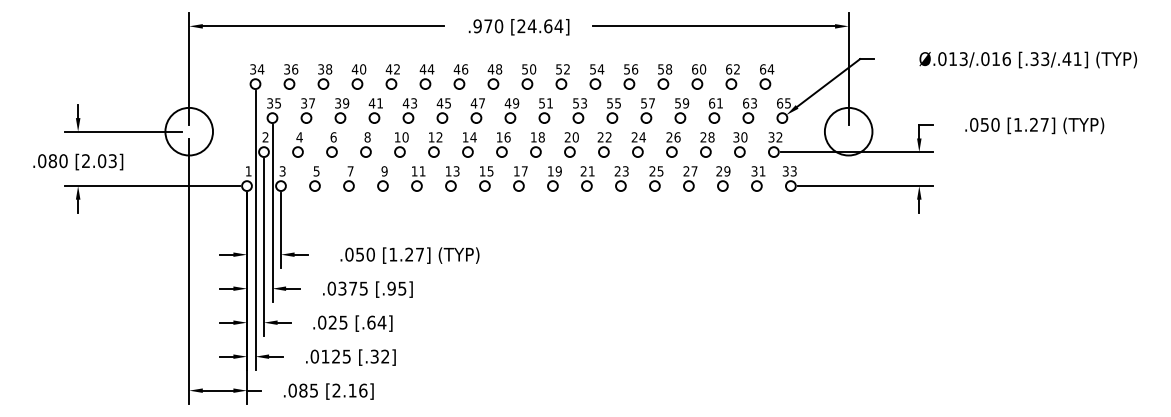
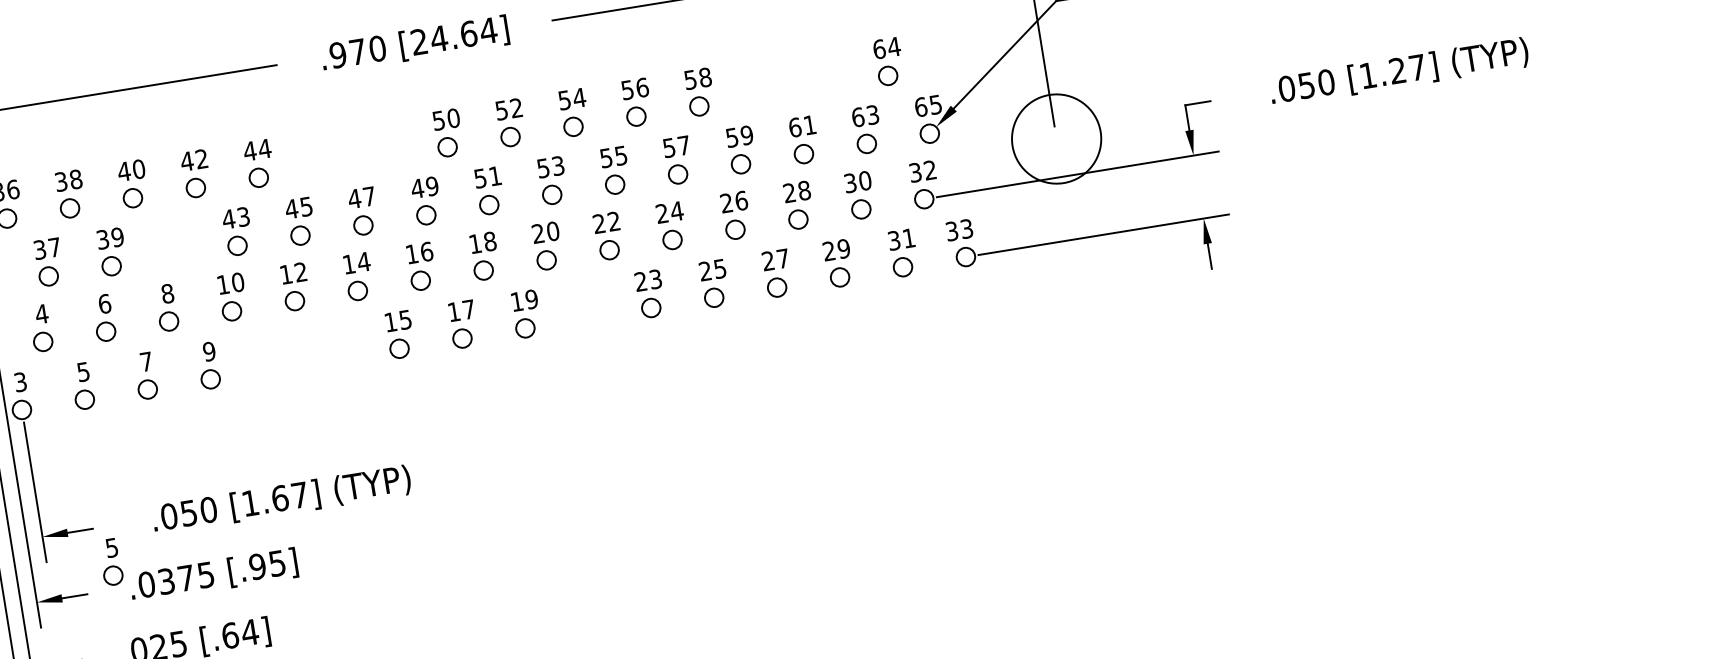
part: (460, 76) -> (321, 153), removed
part: (494, 76) -> (384, 143), removed
part: (698, 76) -> (762, 81), removed
part: (732, 76) -> (824, 71), removed
part: (375, 110) -> (174, 241), removed
part: (418, 178) -> (274, 354), removed
part: (452, 178) -> (337, 344), removed
part: (587, 178) -> (587, 303), removed
text: (409, 254) -> (280, 498), [1.27] -> [1.67]
part: (314, 273) -> (110, 561), added

